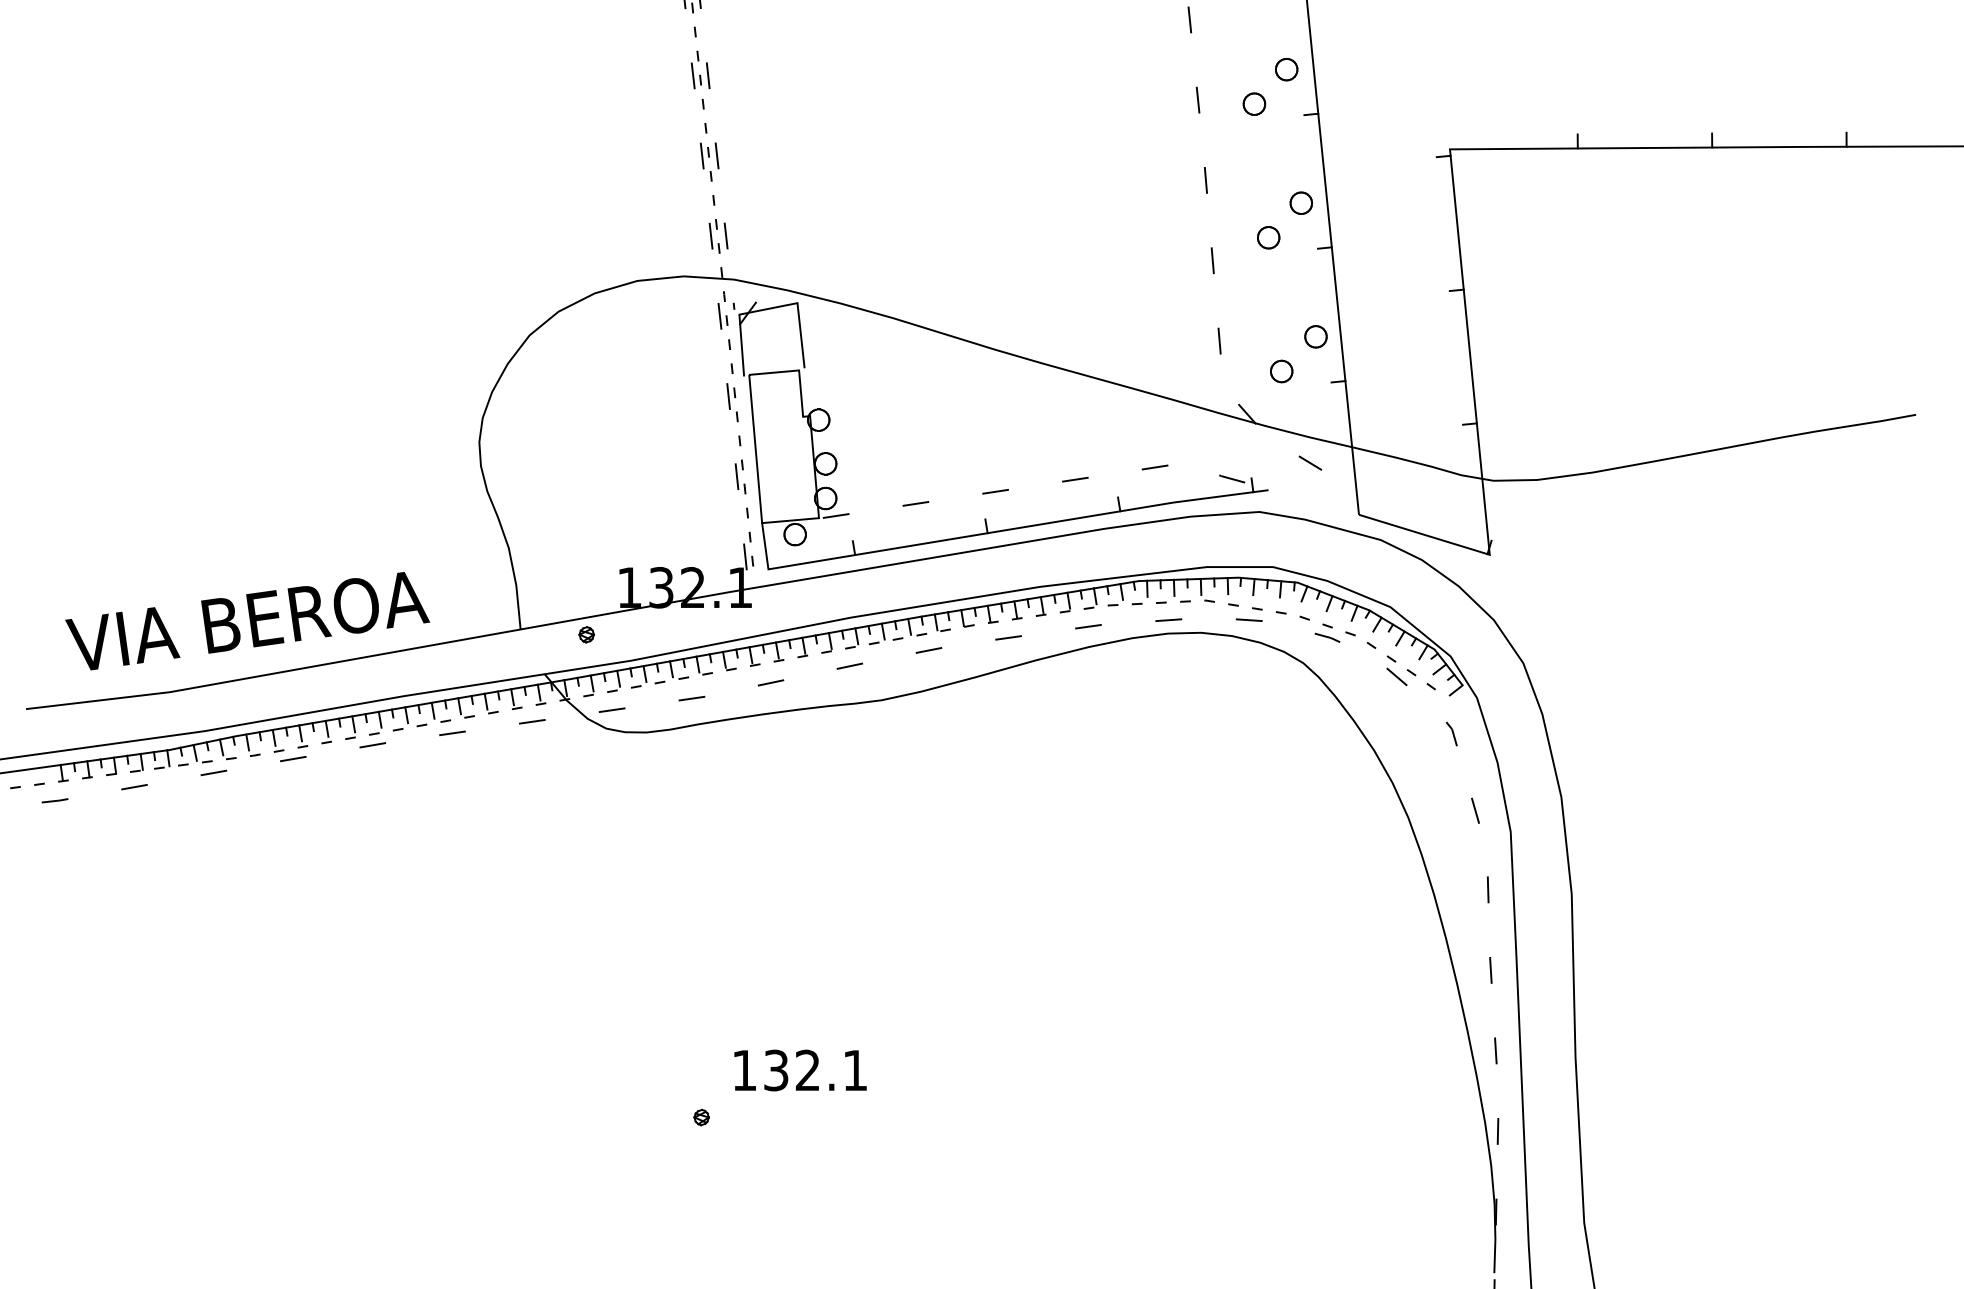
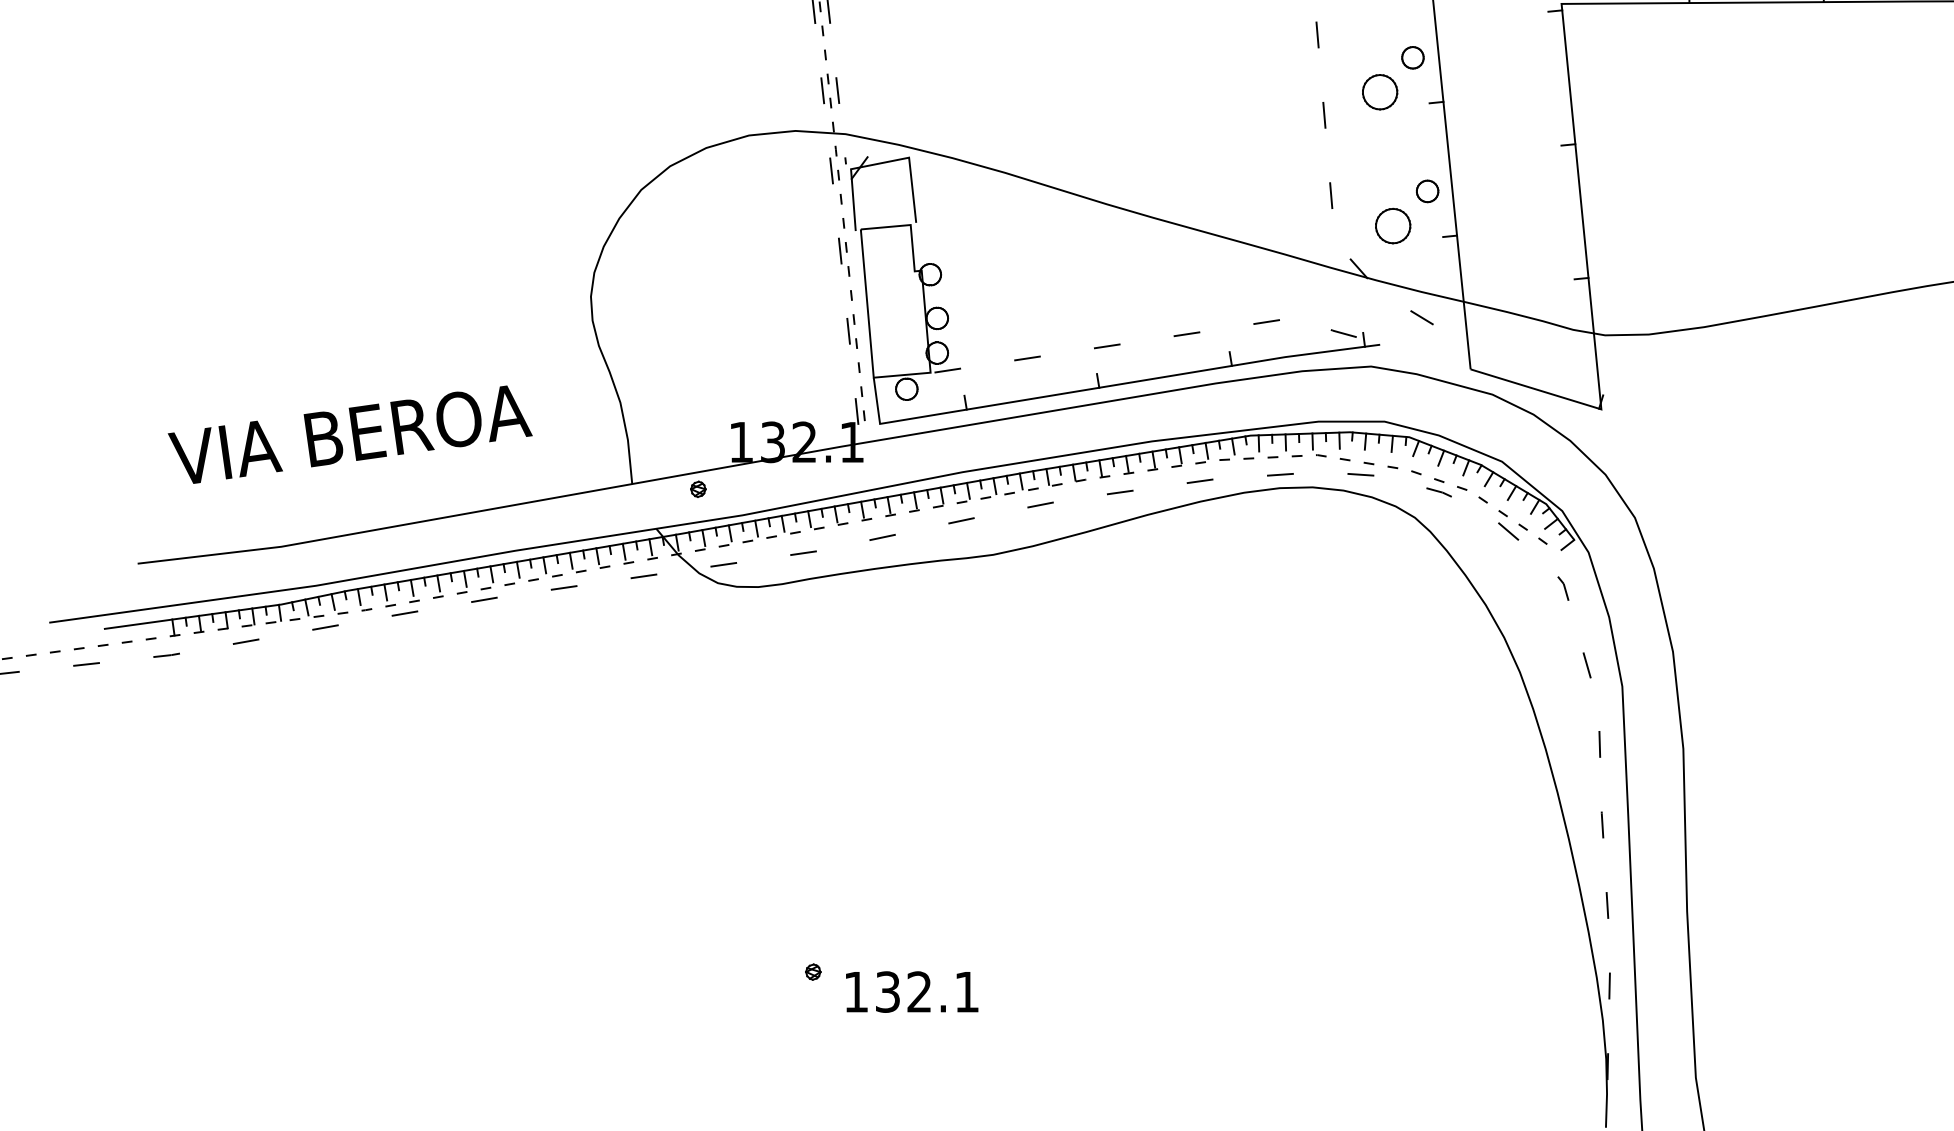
part: (1268, 237) -> (1380, 92), size x1.6
part: (1281, 371) -> (1393, 226), size x1.6
text: (247, 621) -> (350, 435), moved
text: (800, 1070) -> (912, 992), moved

